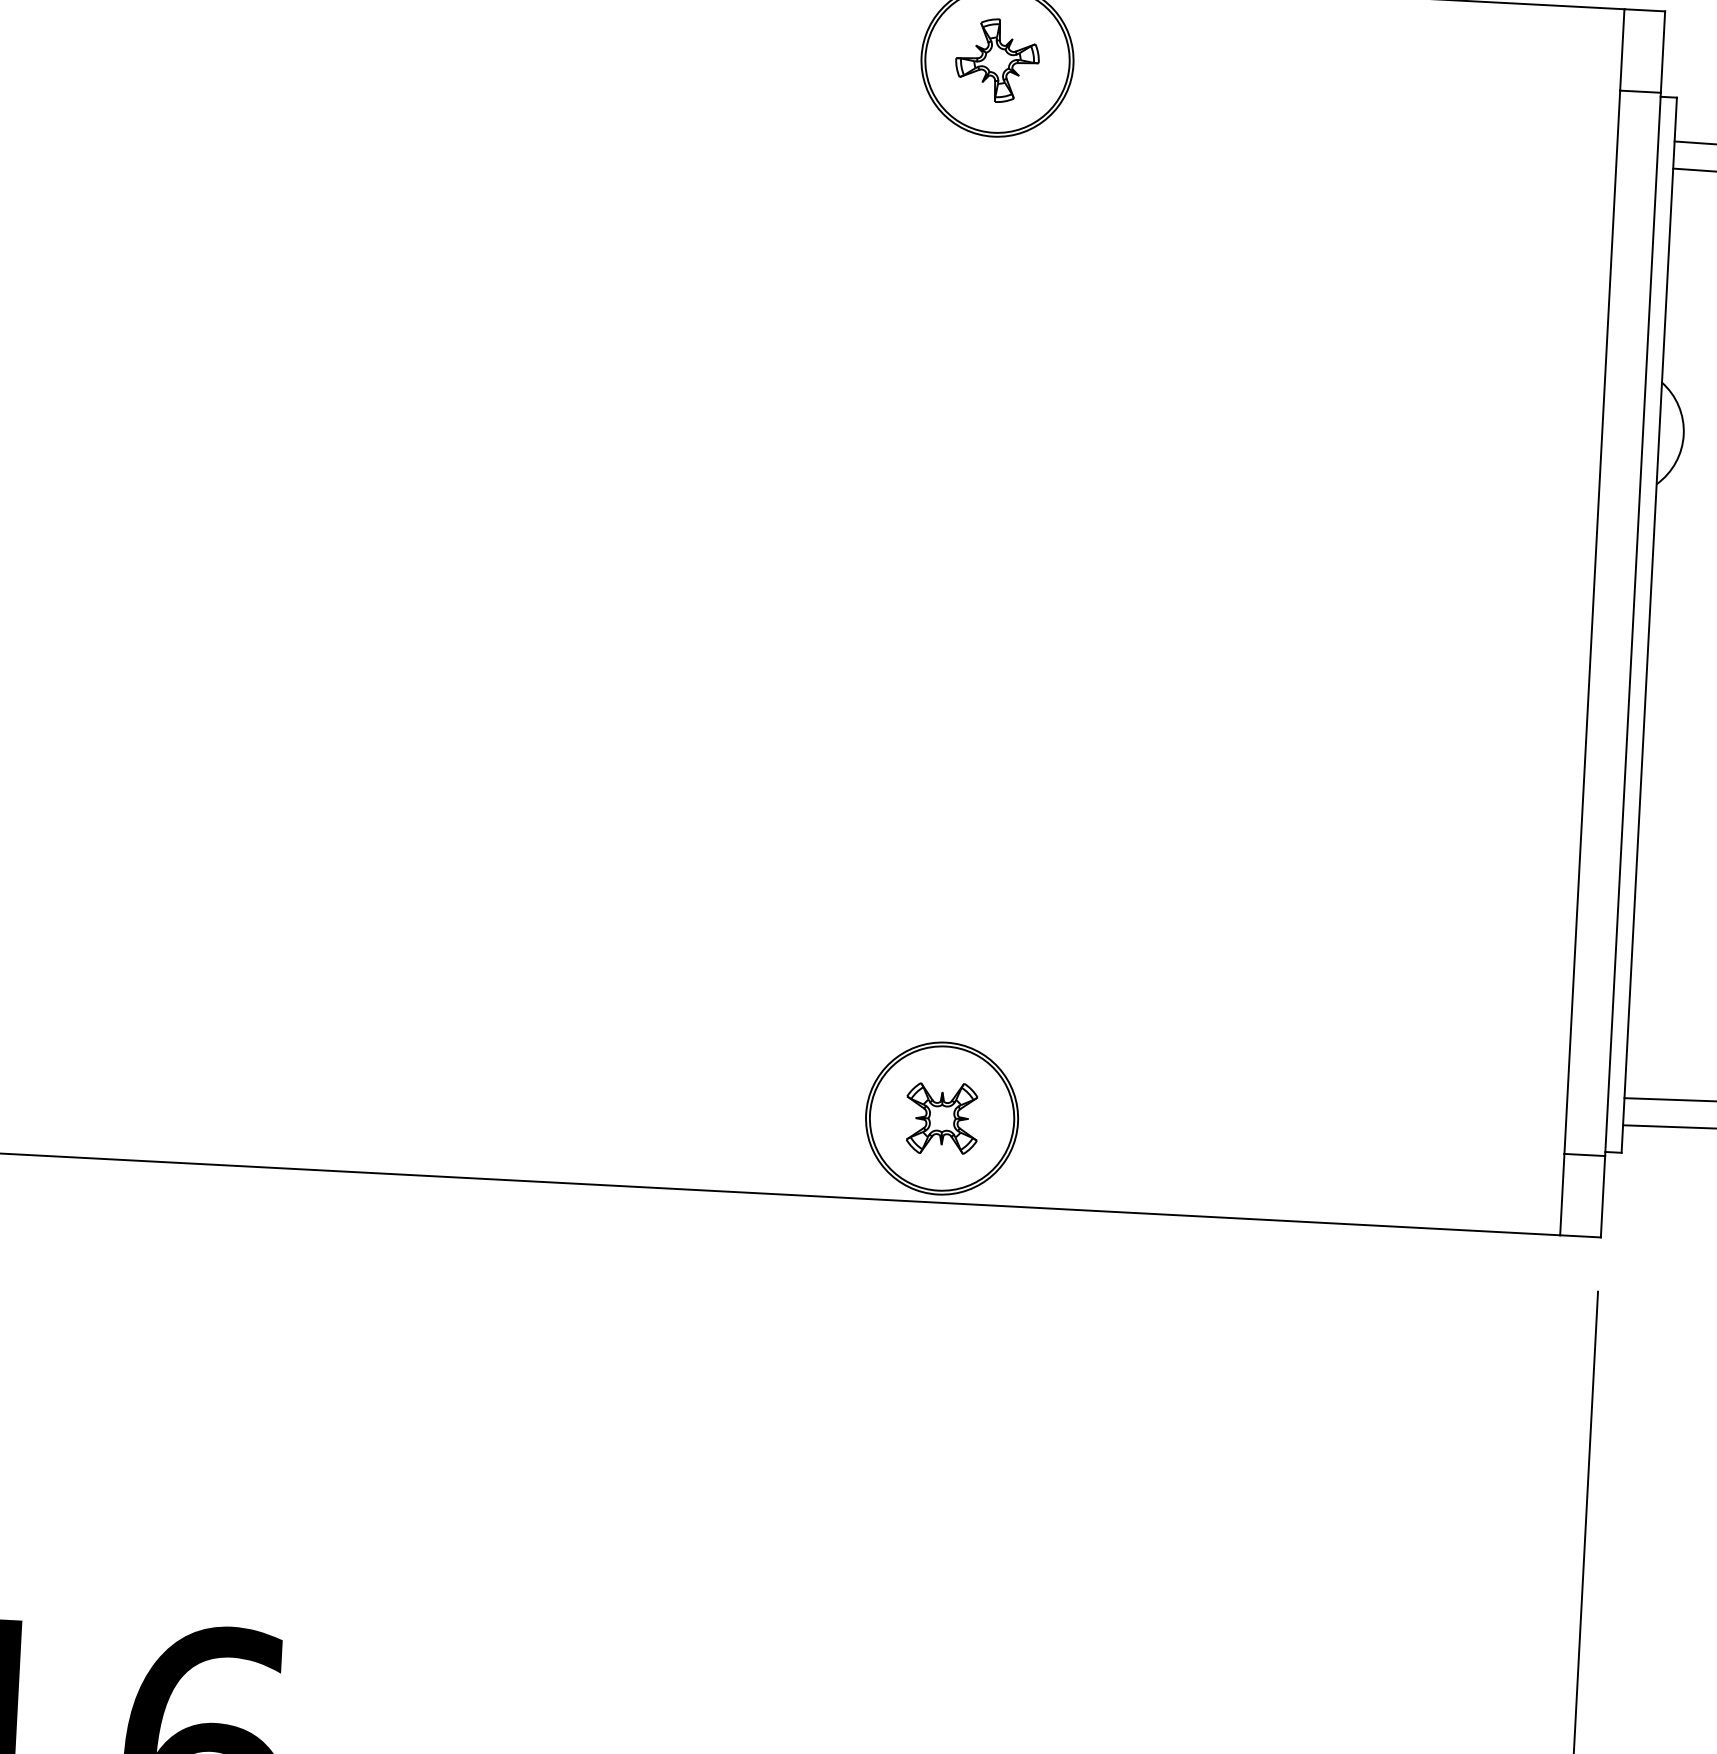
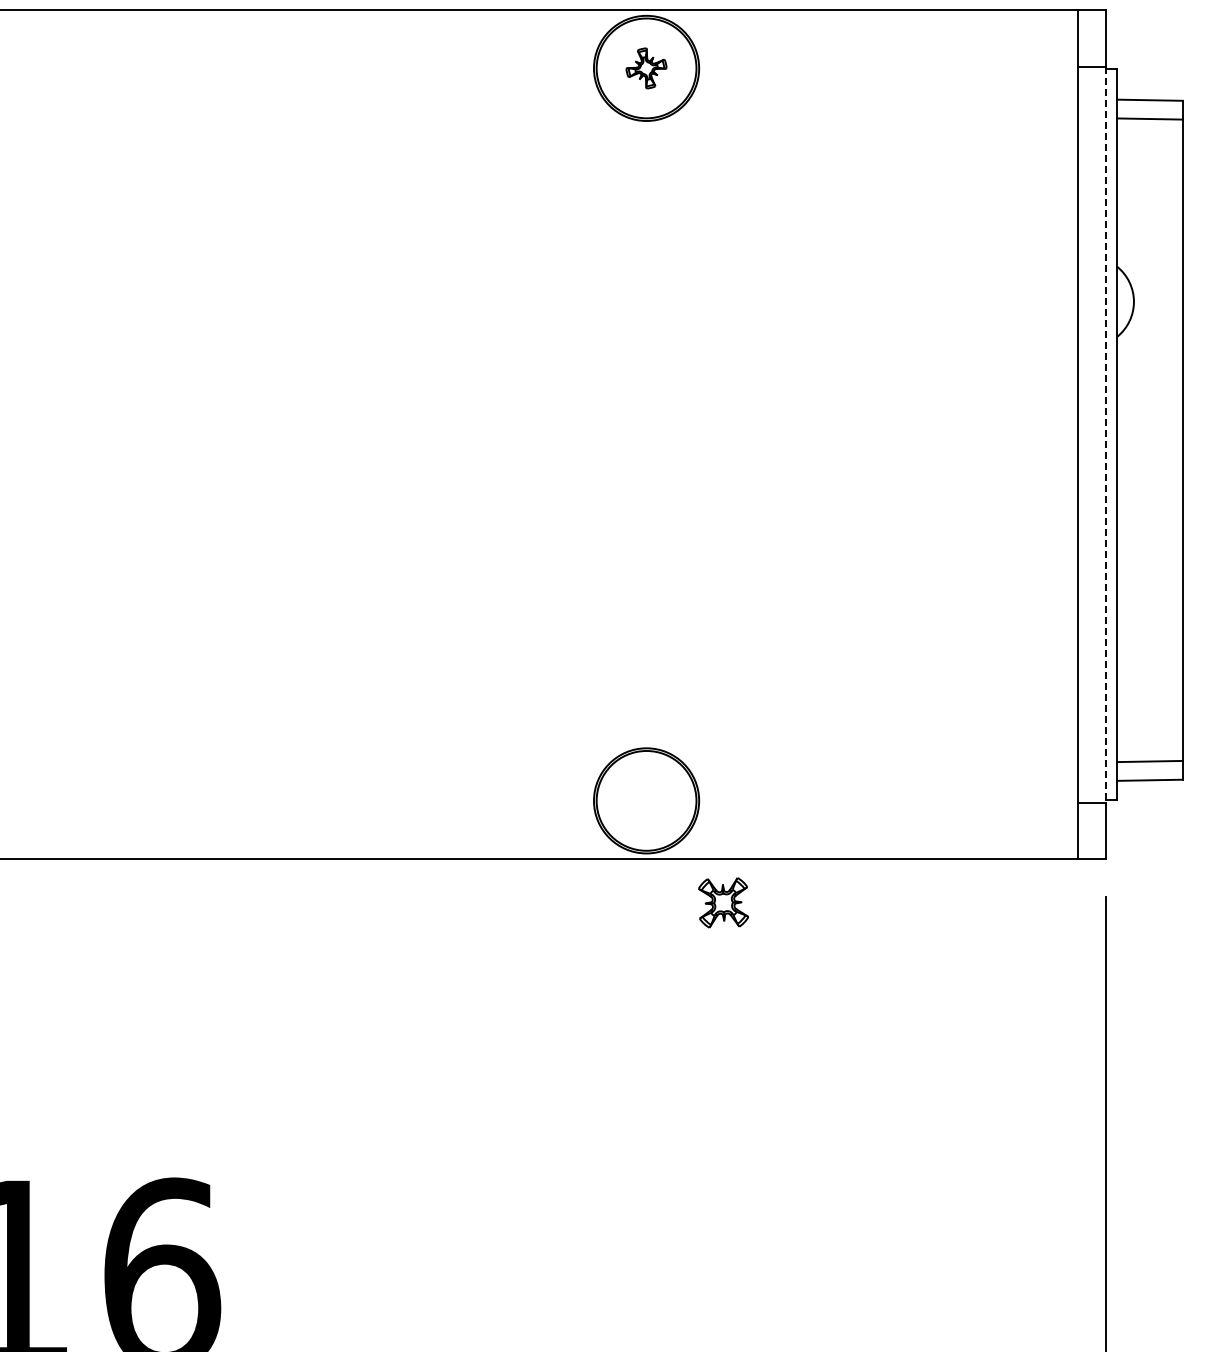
part: (997, 60) -> (646, 68), size x0.7
line: (1632, 625) -> (1105, 435), solid -> dashed
part: (941, 1118) -> (723, 902), moved

